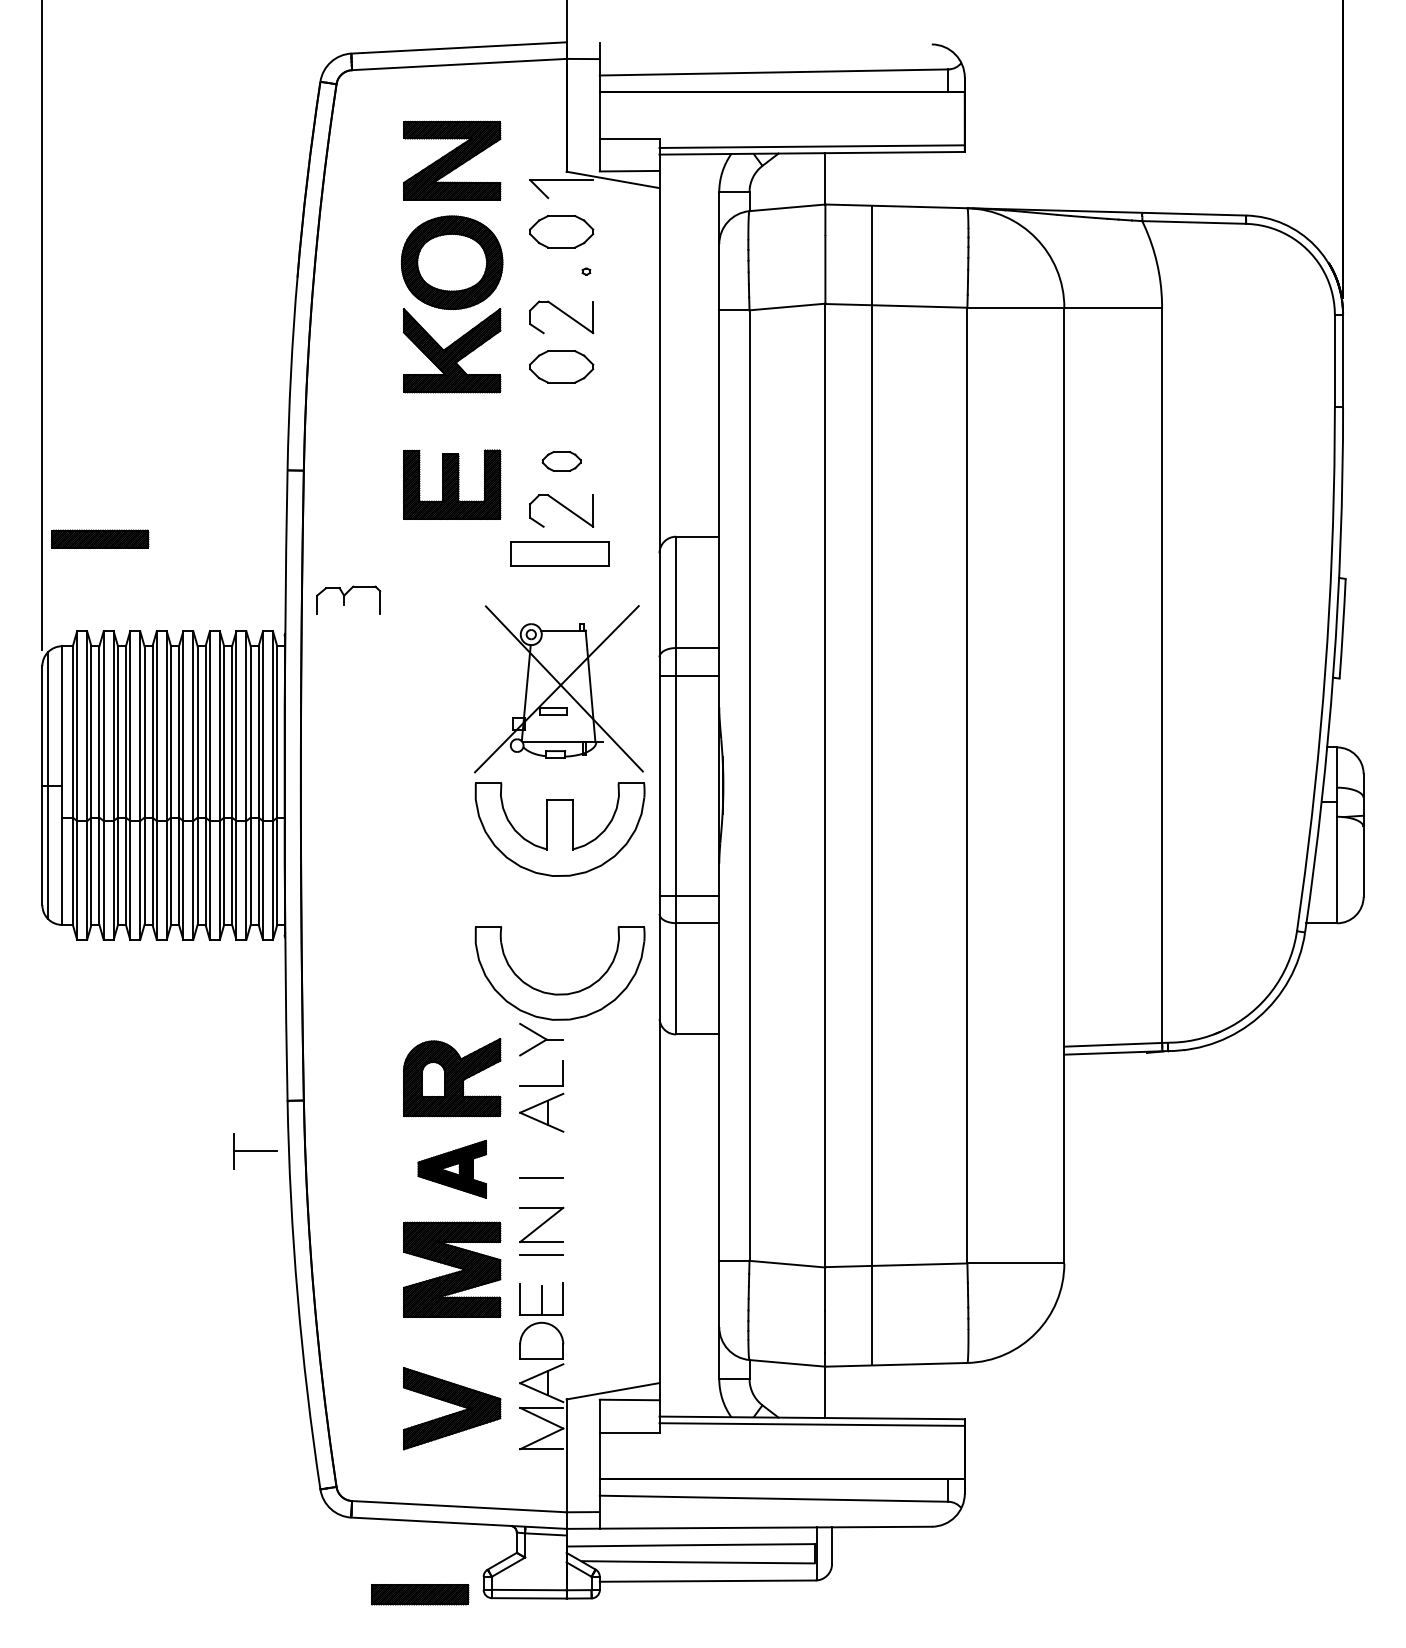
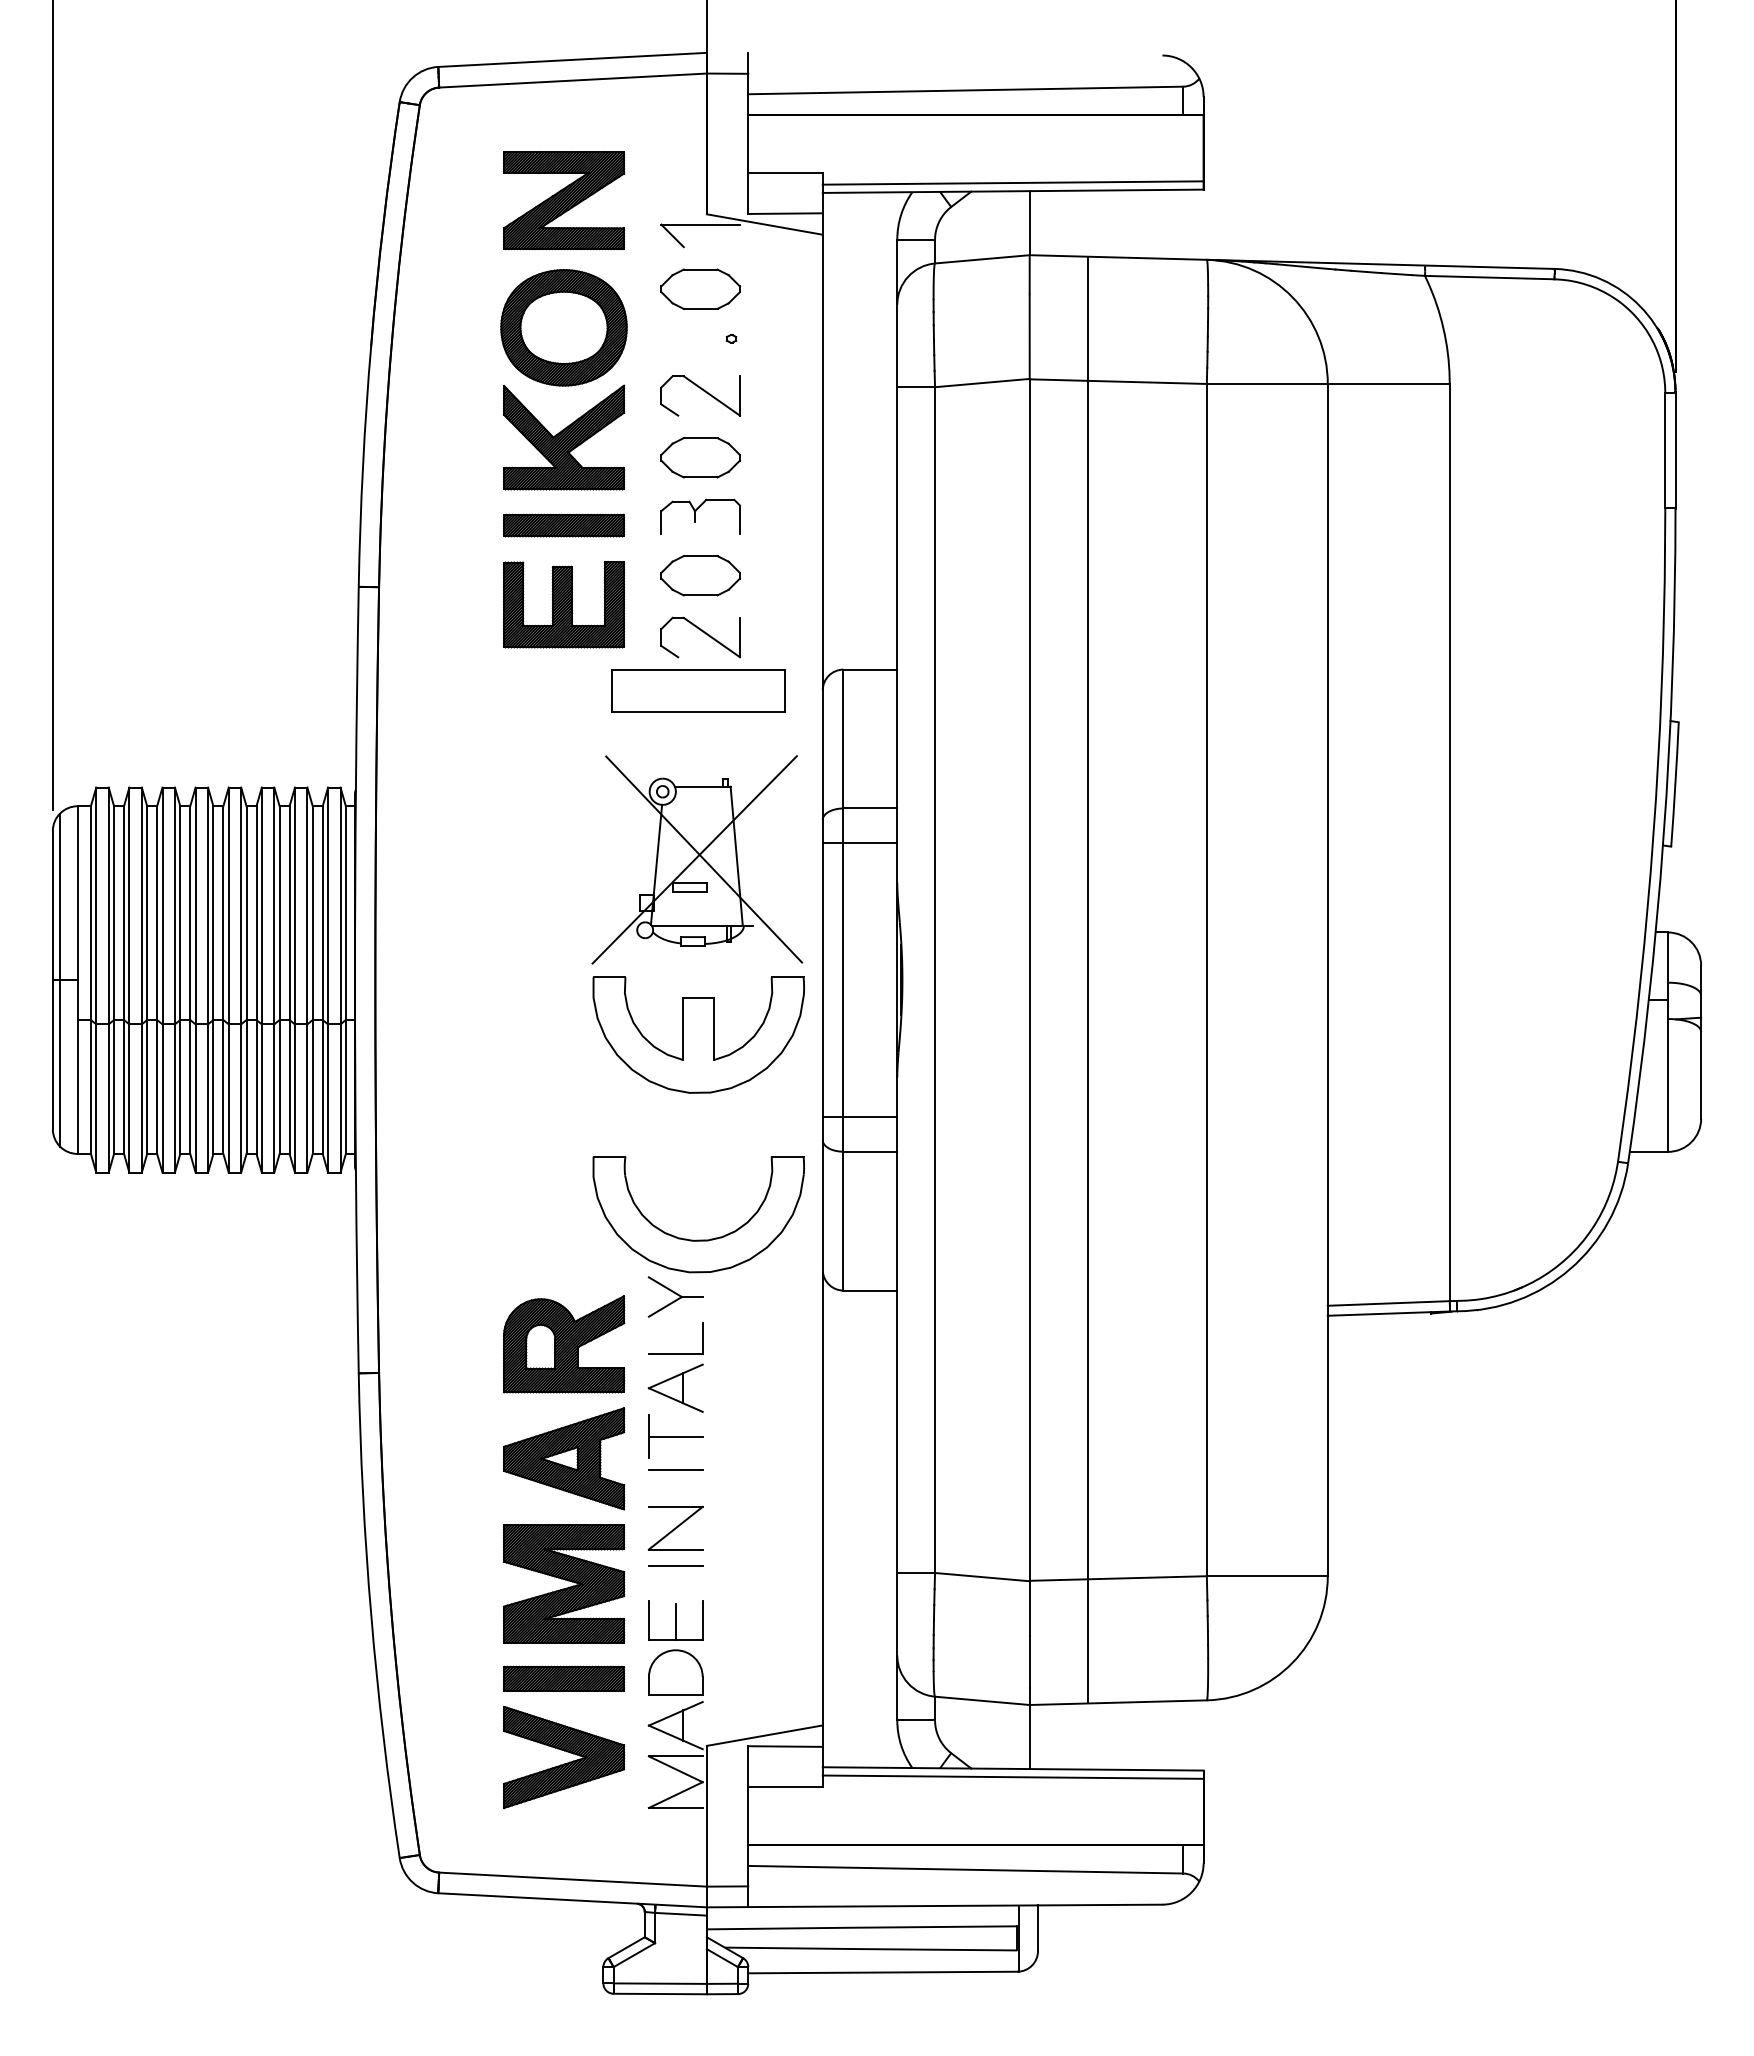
part: (561, 461) -> (700, 575), size x1.67
part: (100, 538) -> (564, 524), moved
part: (559, 553) -> (697, 690), size x1.43
part: (348, 599) -> (700, 515), moved
part: (255, 1151) -> (675, 1436), moved
part: (452, 1168) -> (564, 1457), size x1.43
part: (420, 1594) -> (564, 1678), moved

